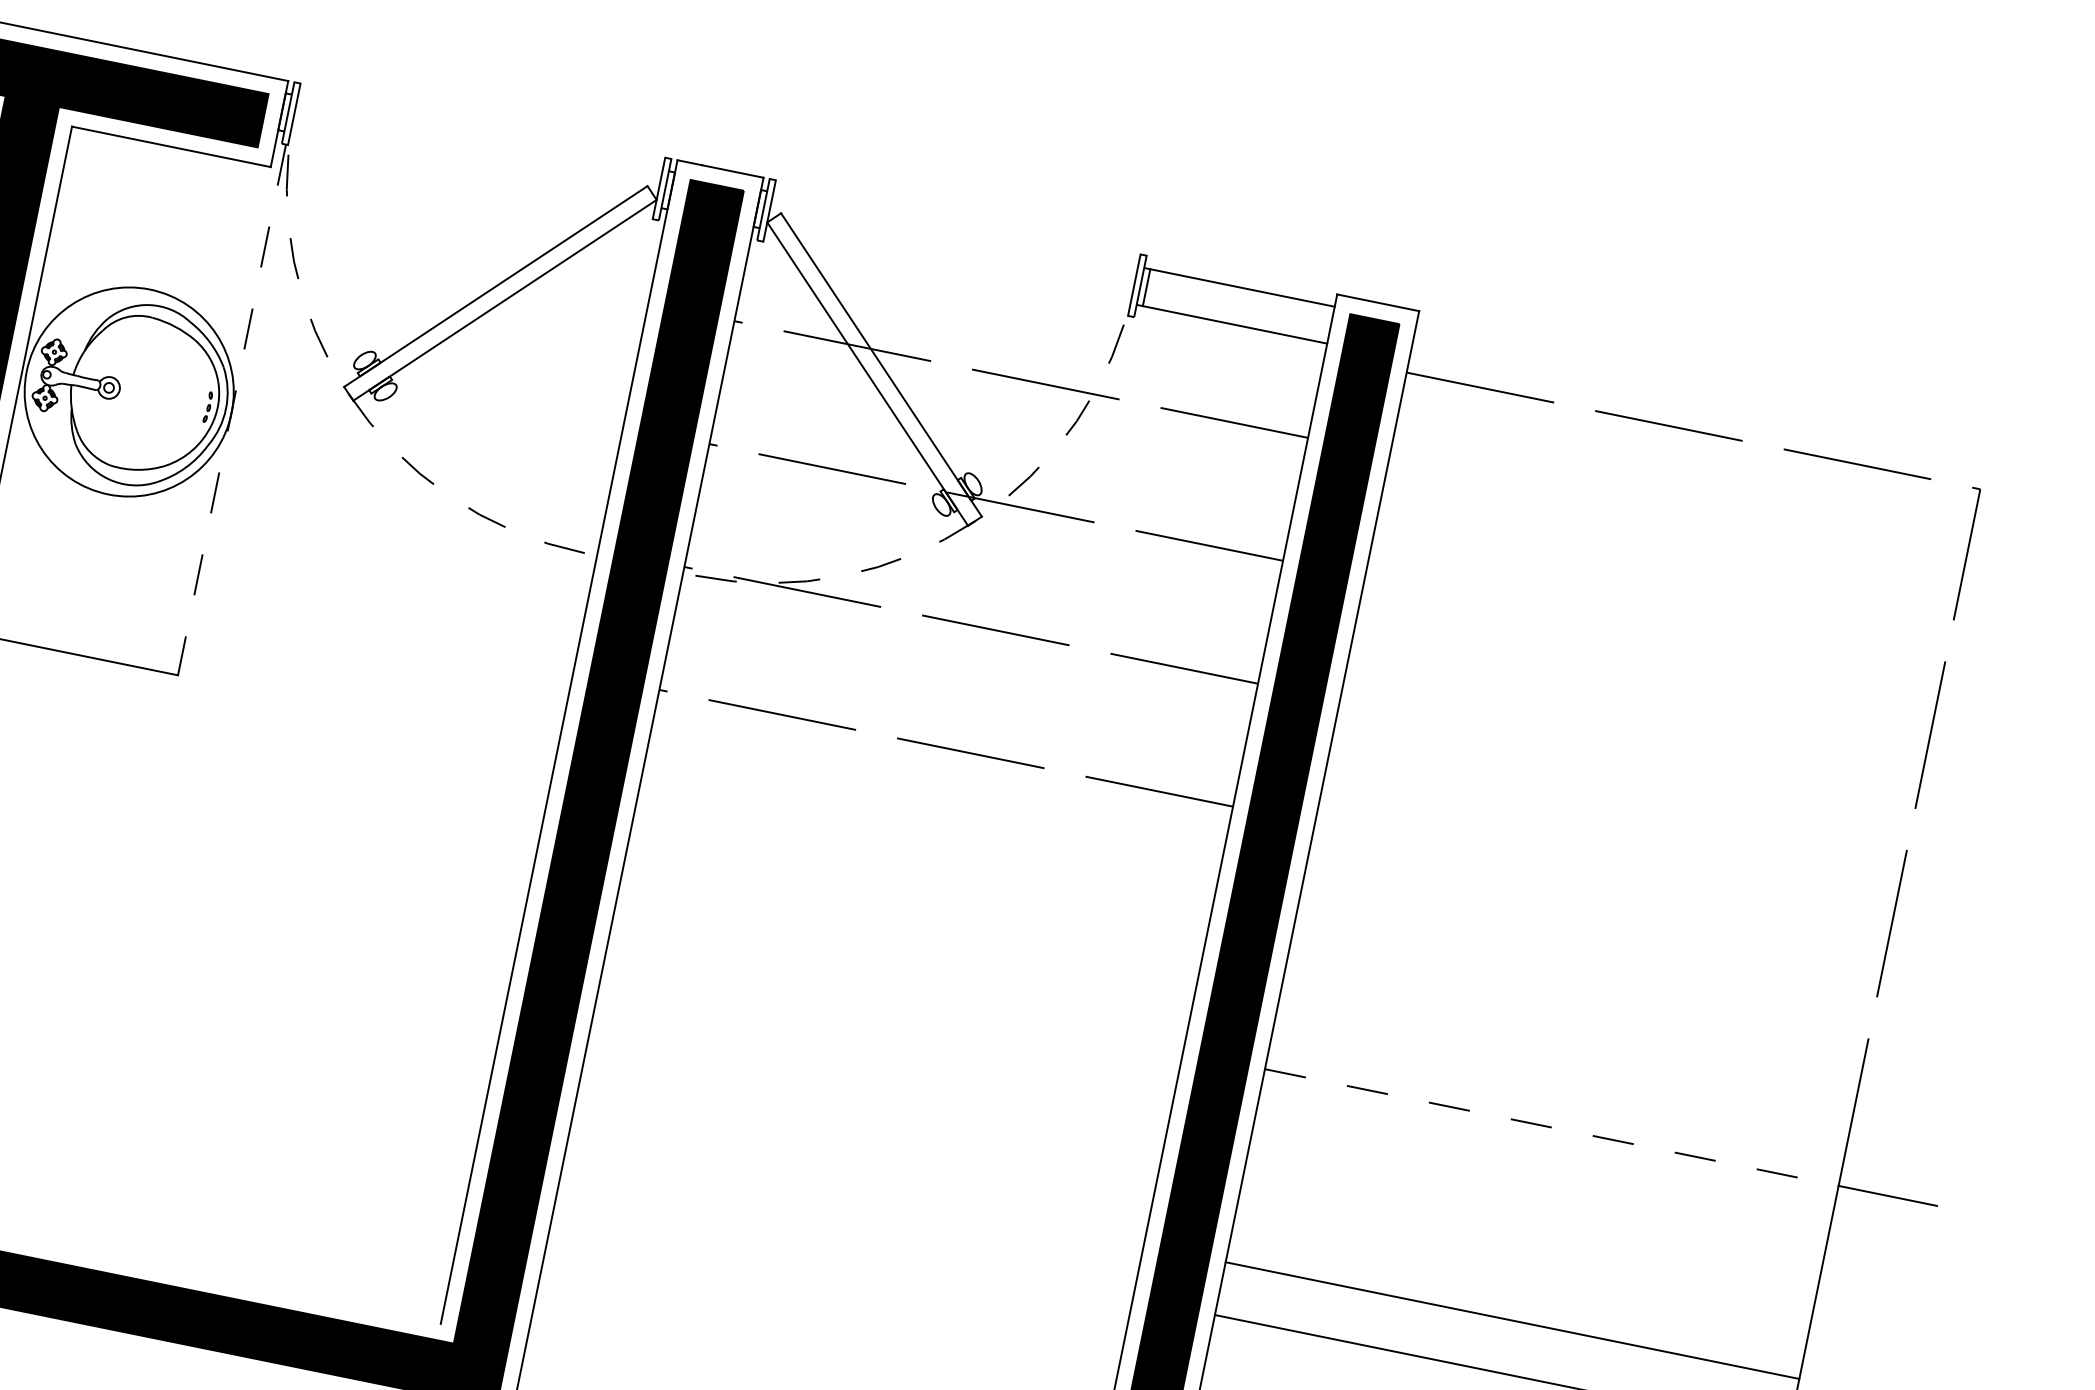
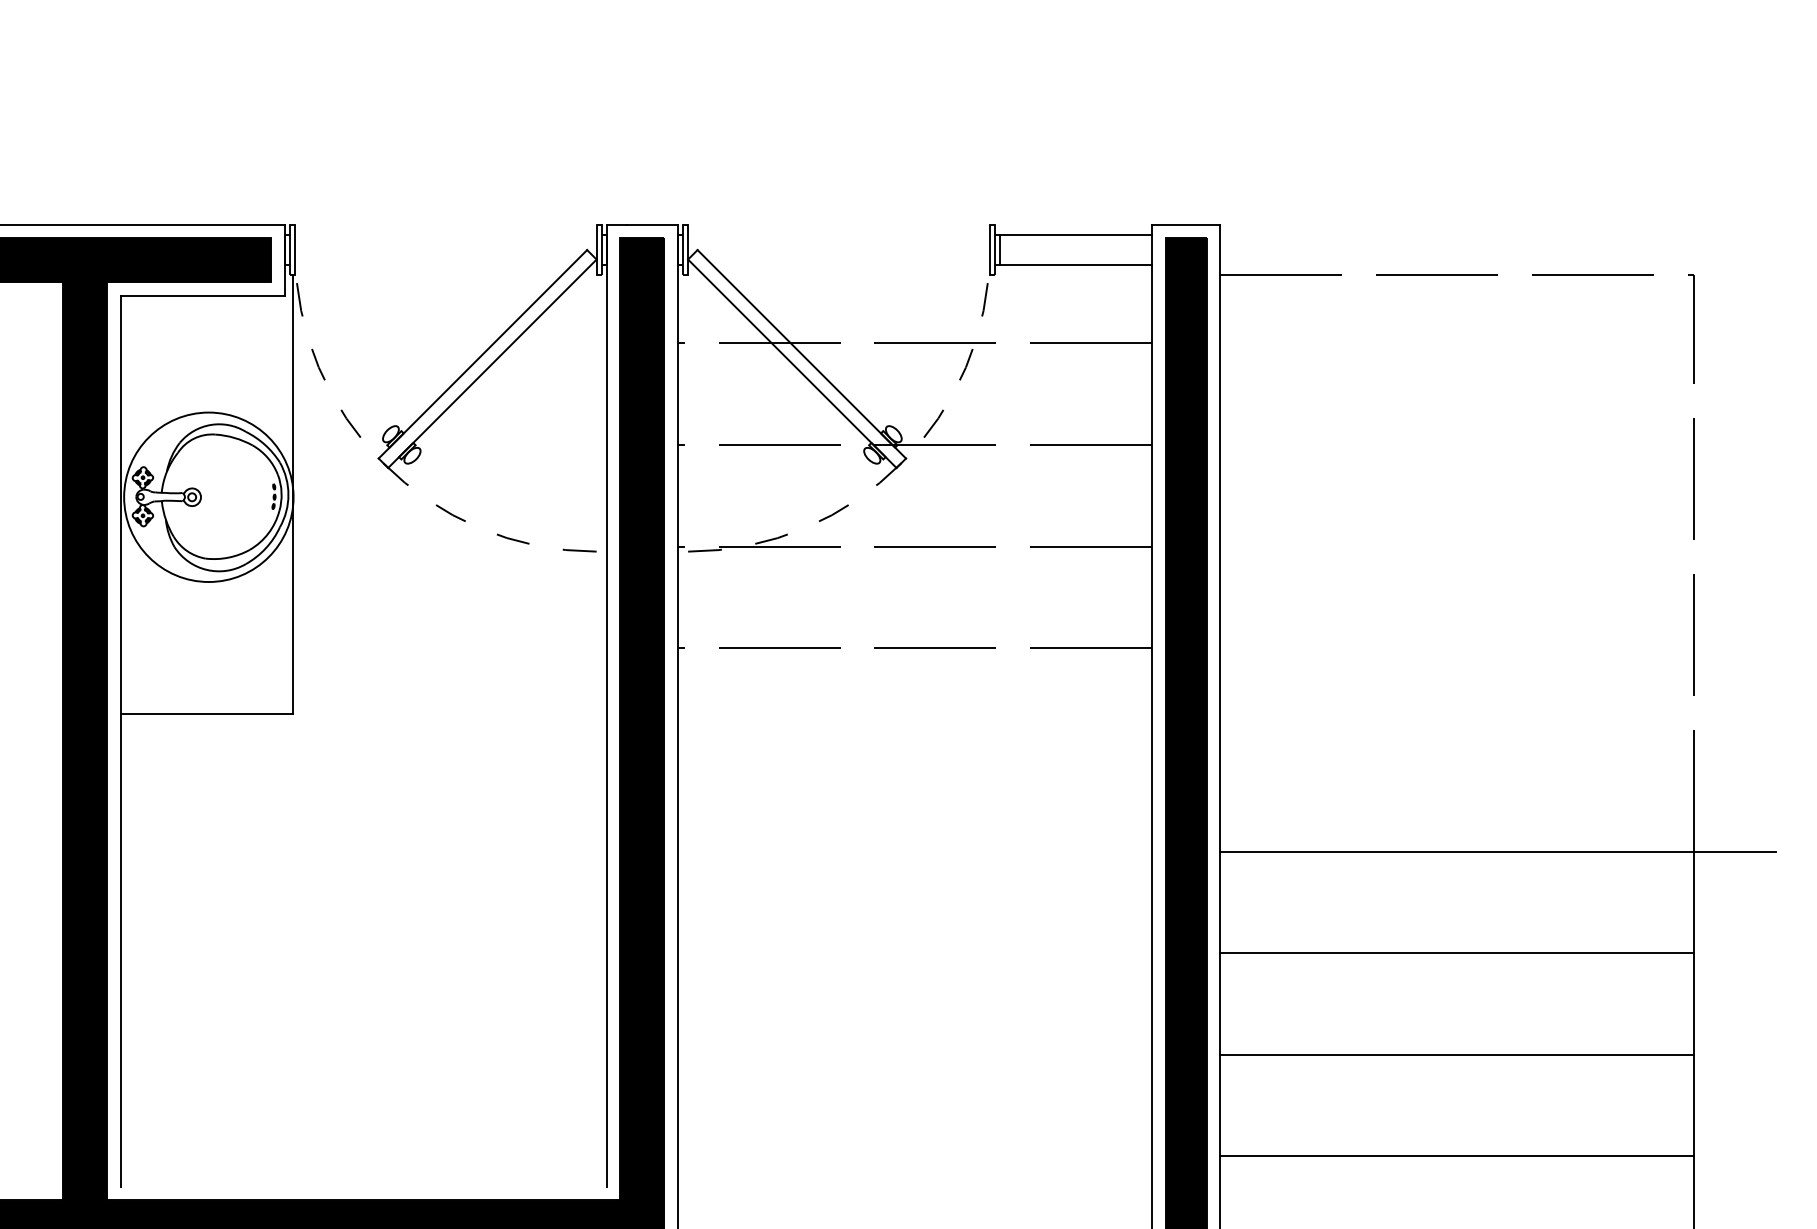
line: (232, 410) -> (293, 495), dashed -> solid
line: (1552, 1127) -> (1457, 851), dashed -> solid
line: (1512, 1321) -> (1457, 953), moved

